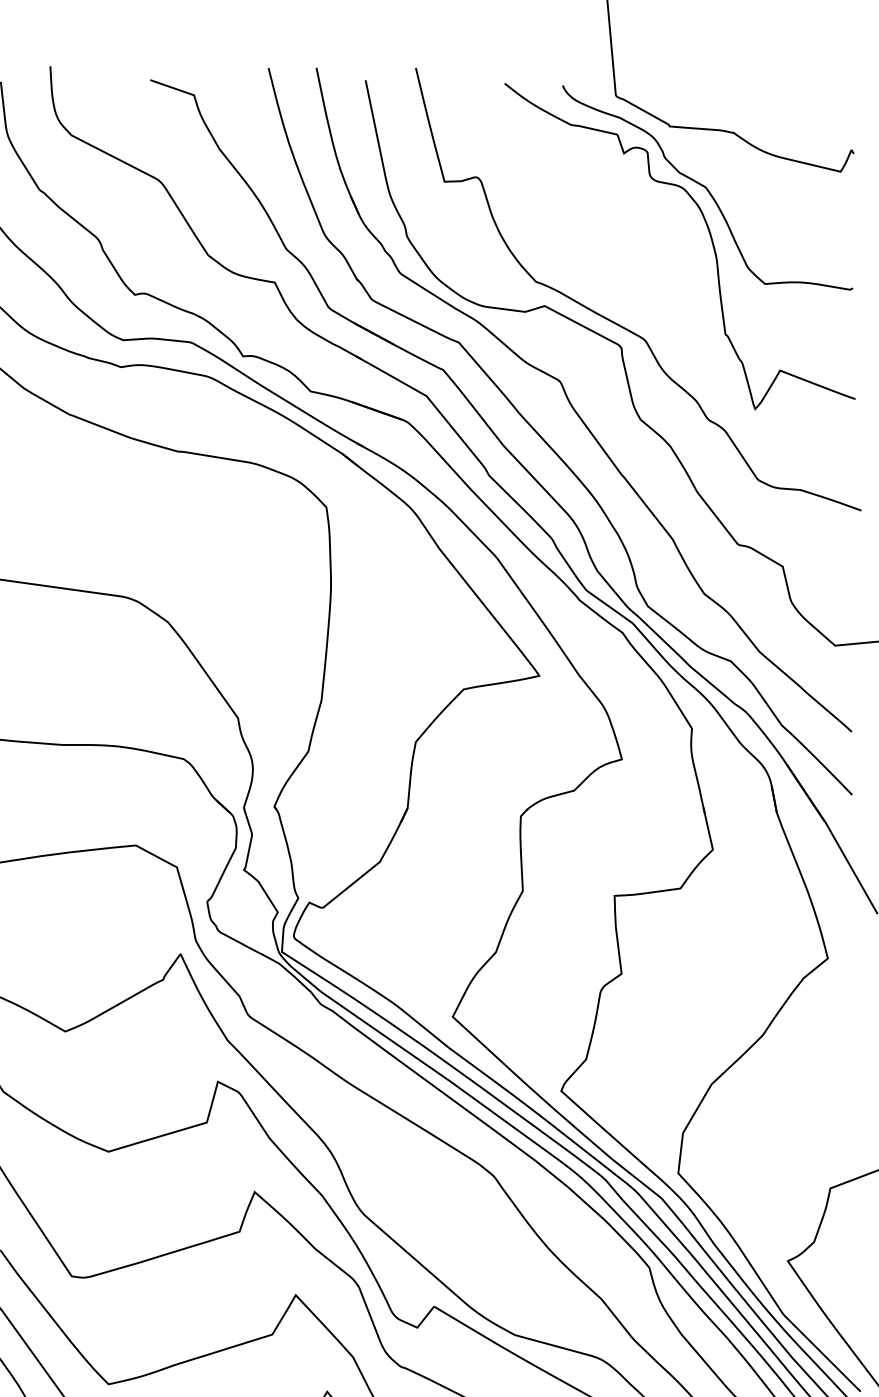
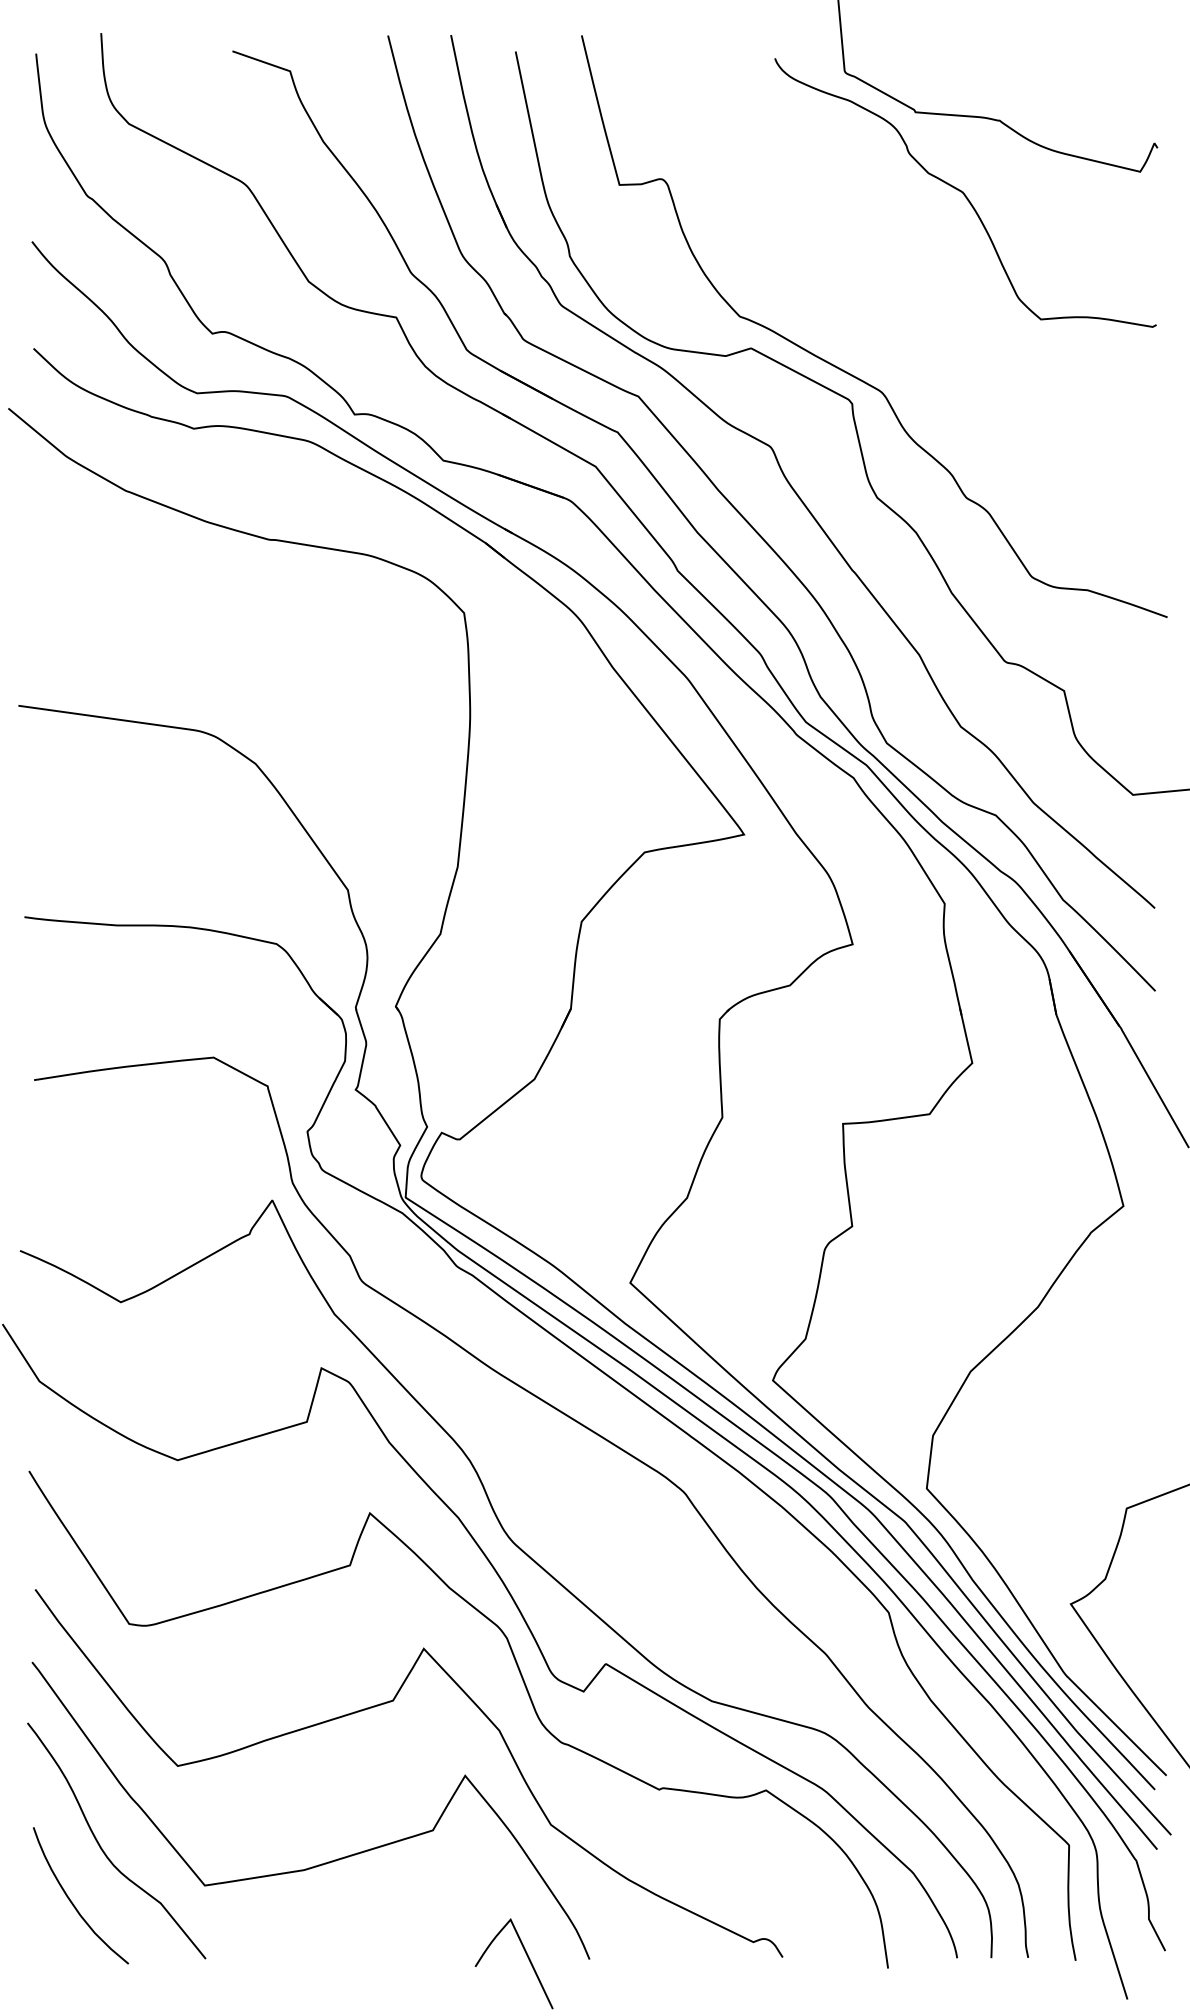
curve: (710, 239) -> (969, 260), removed

